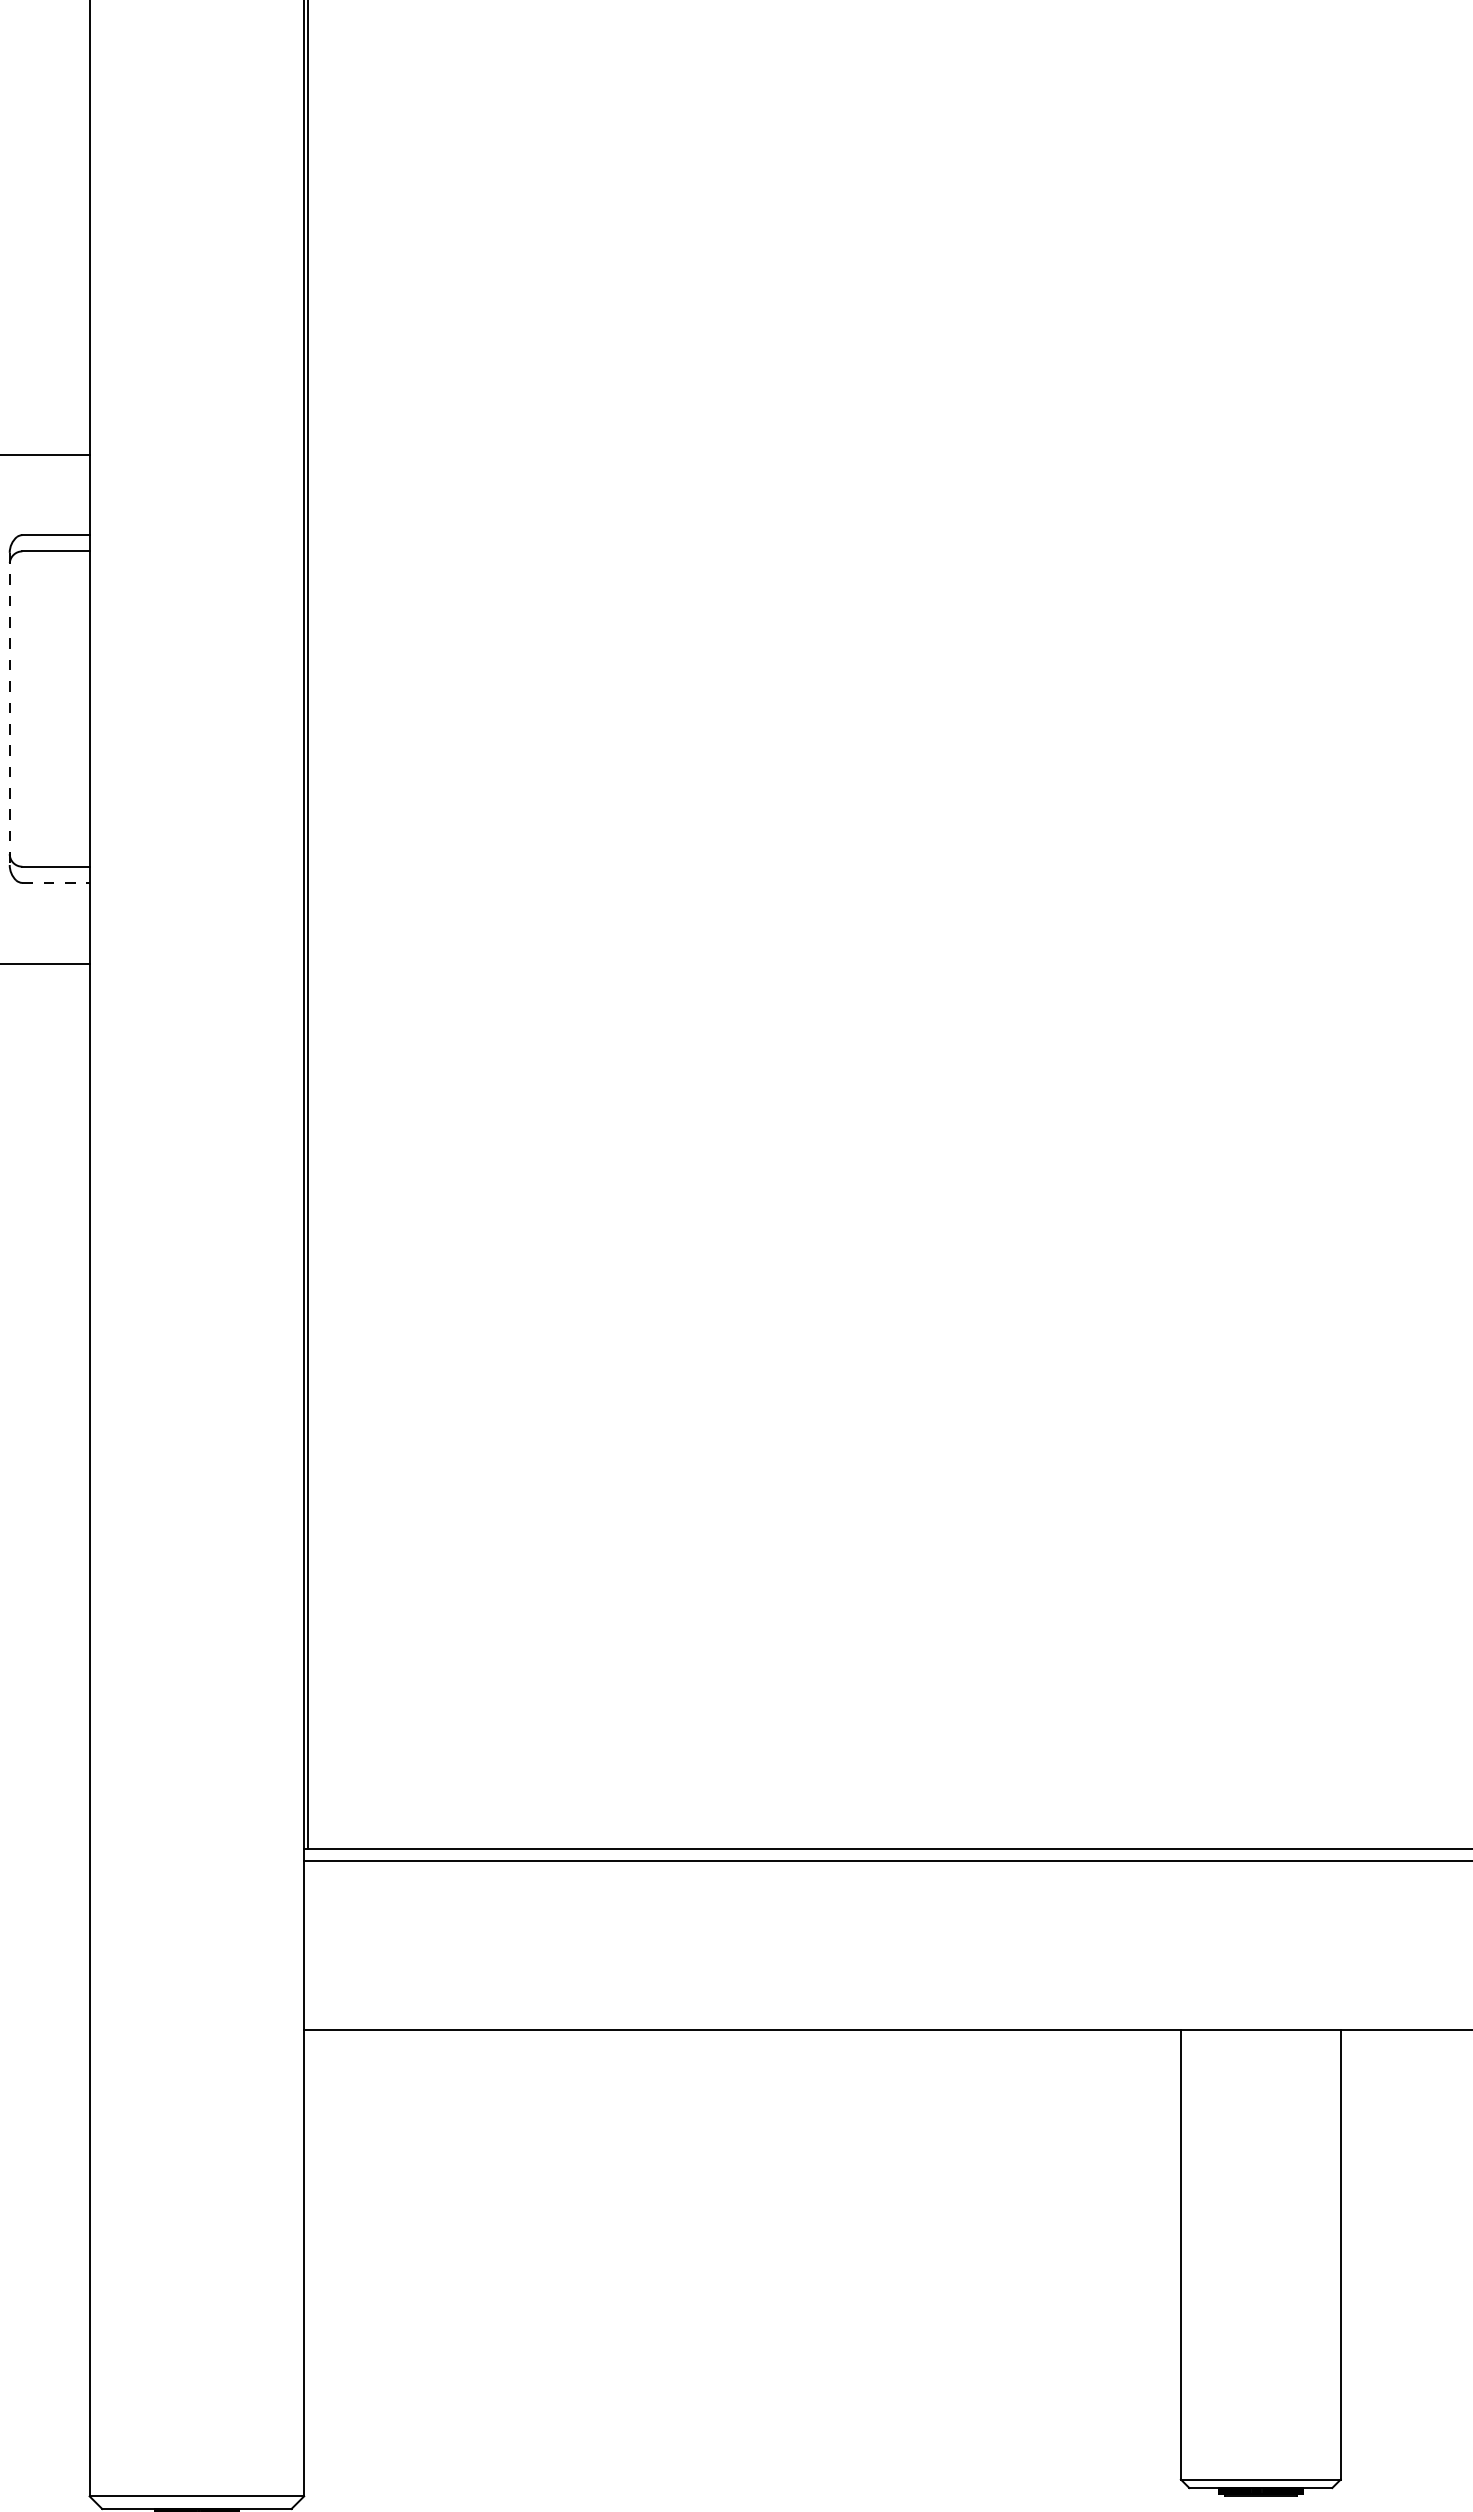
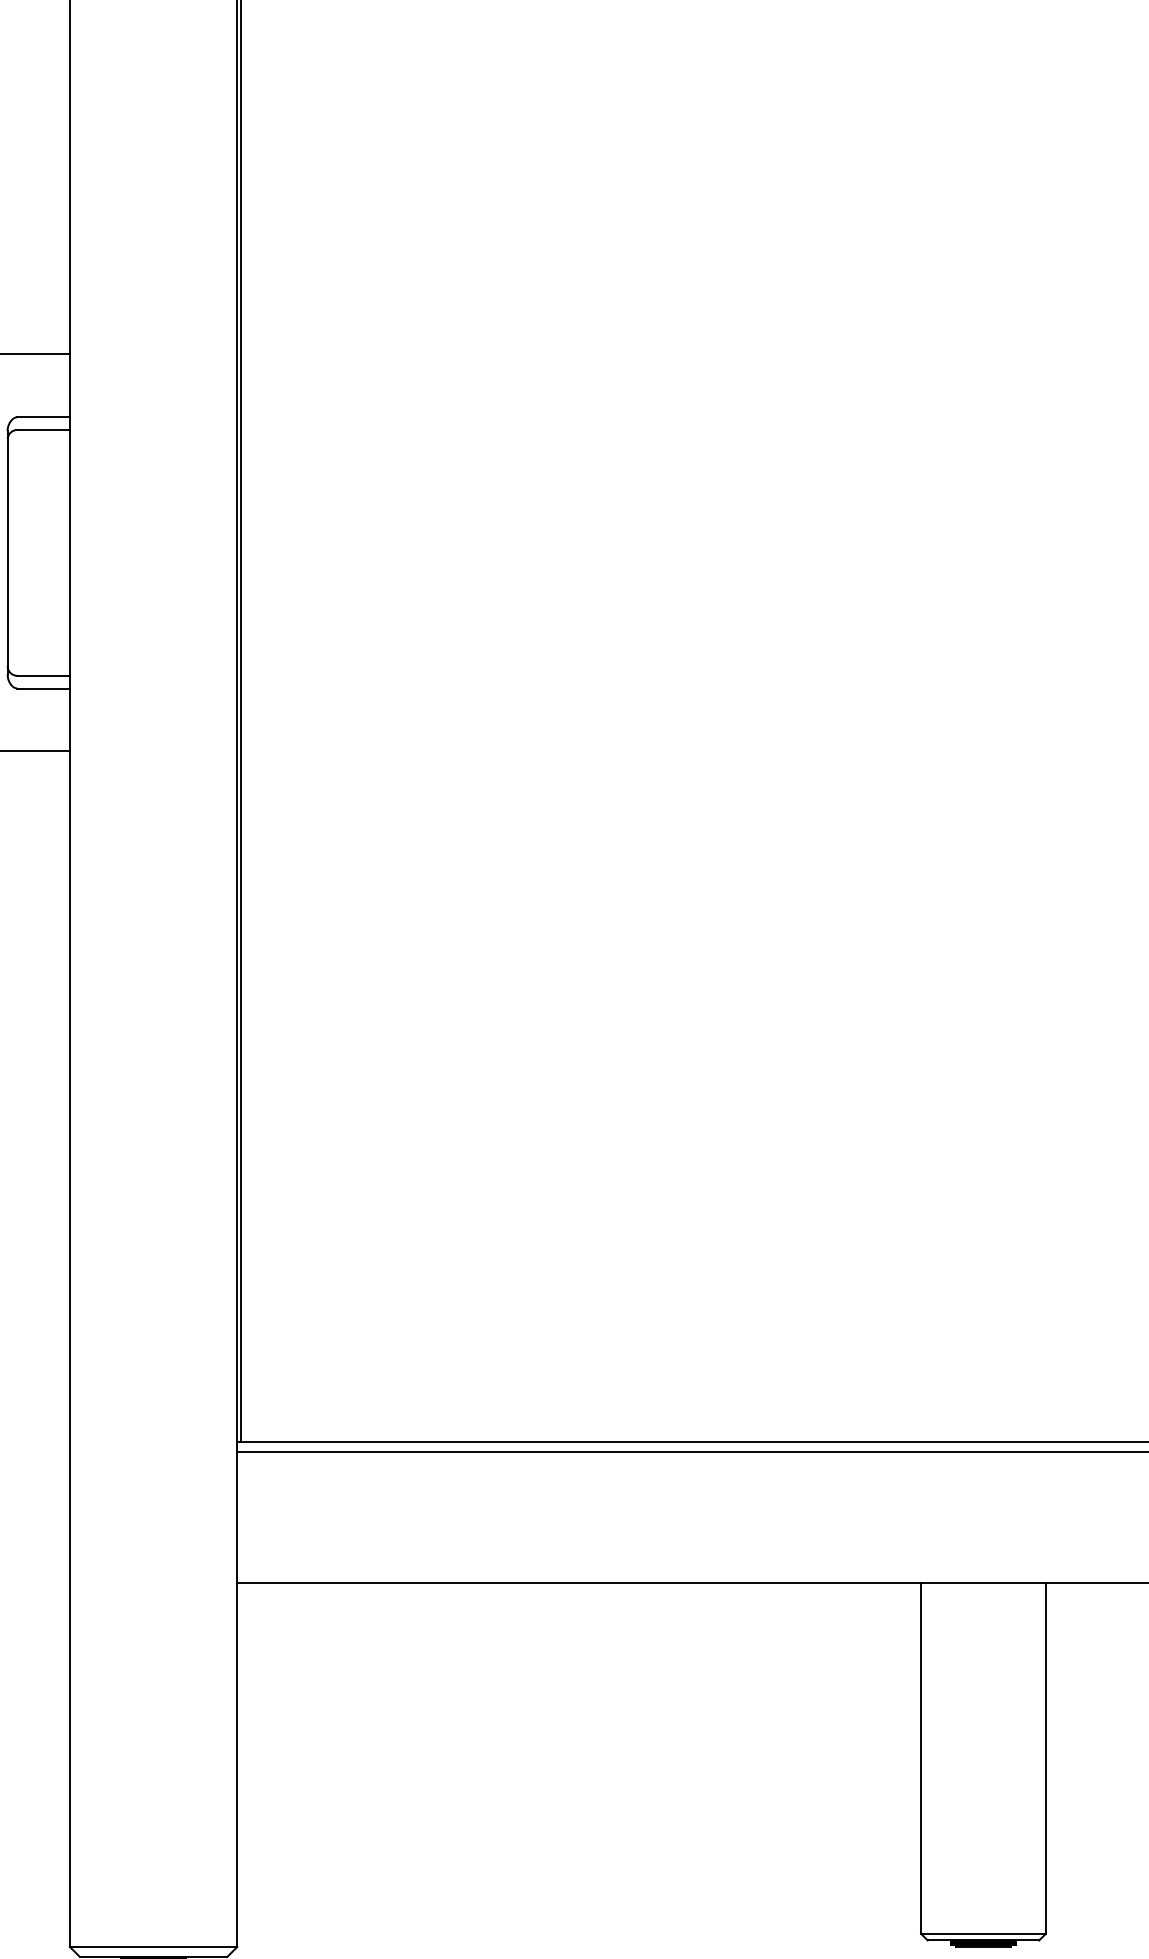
line: (9, 709) -> (7, 553), dashed -> solid
line: (56, 882) -> (44, 688), dashed -> solid

